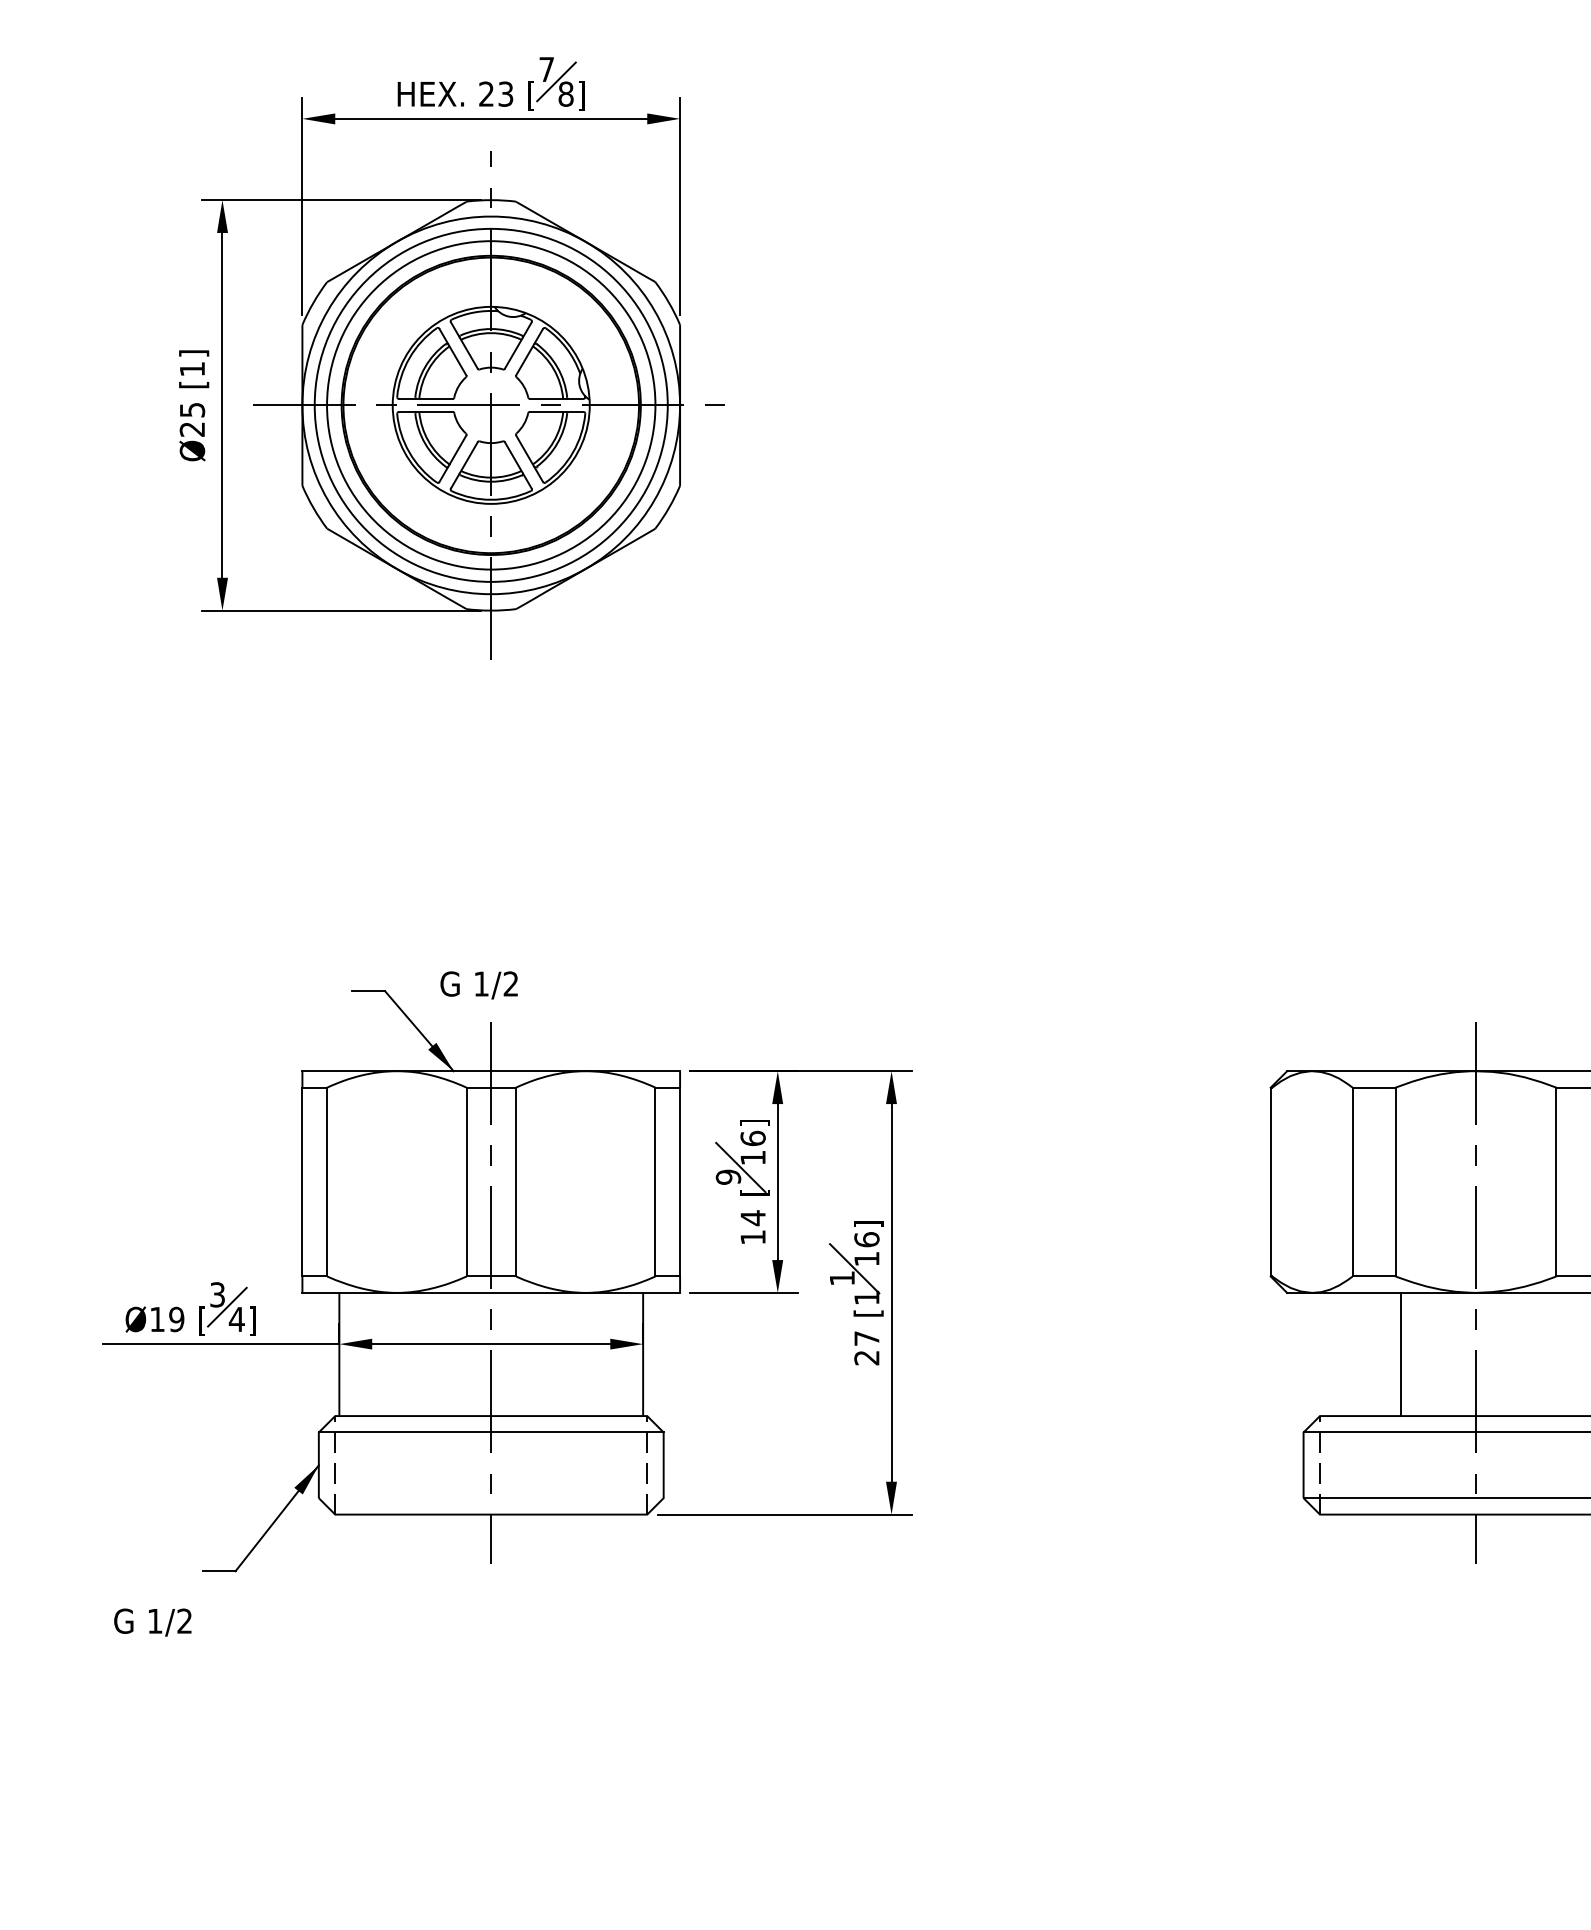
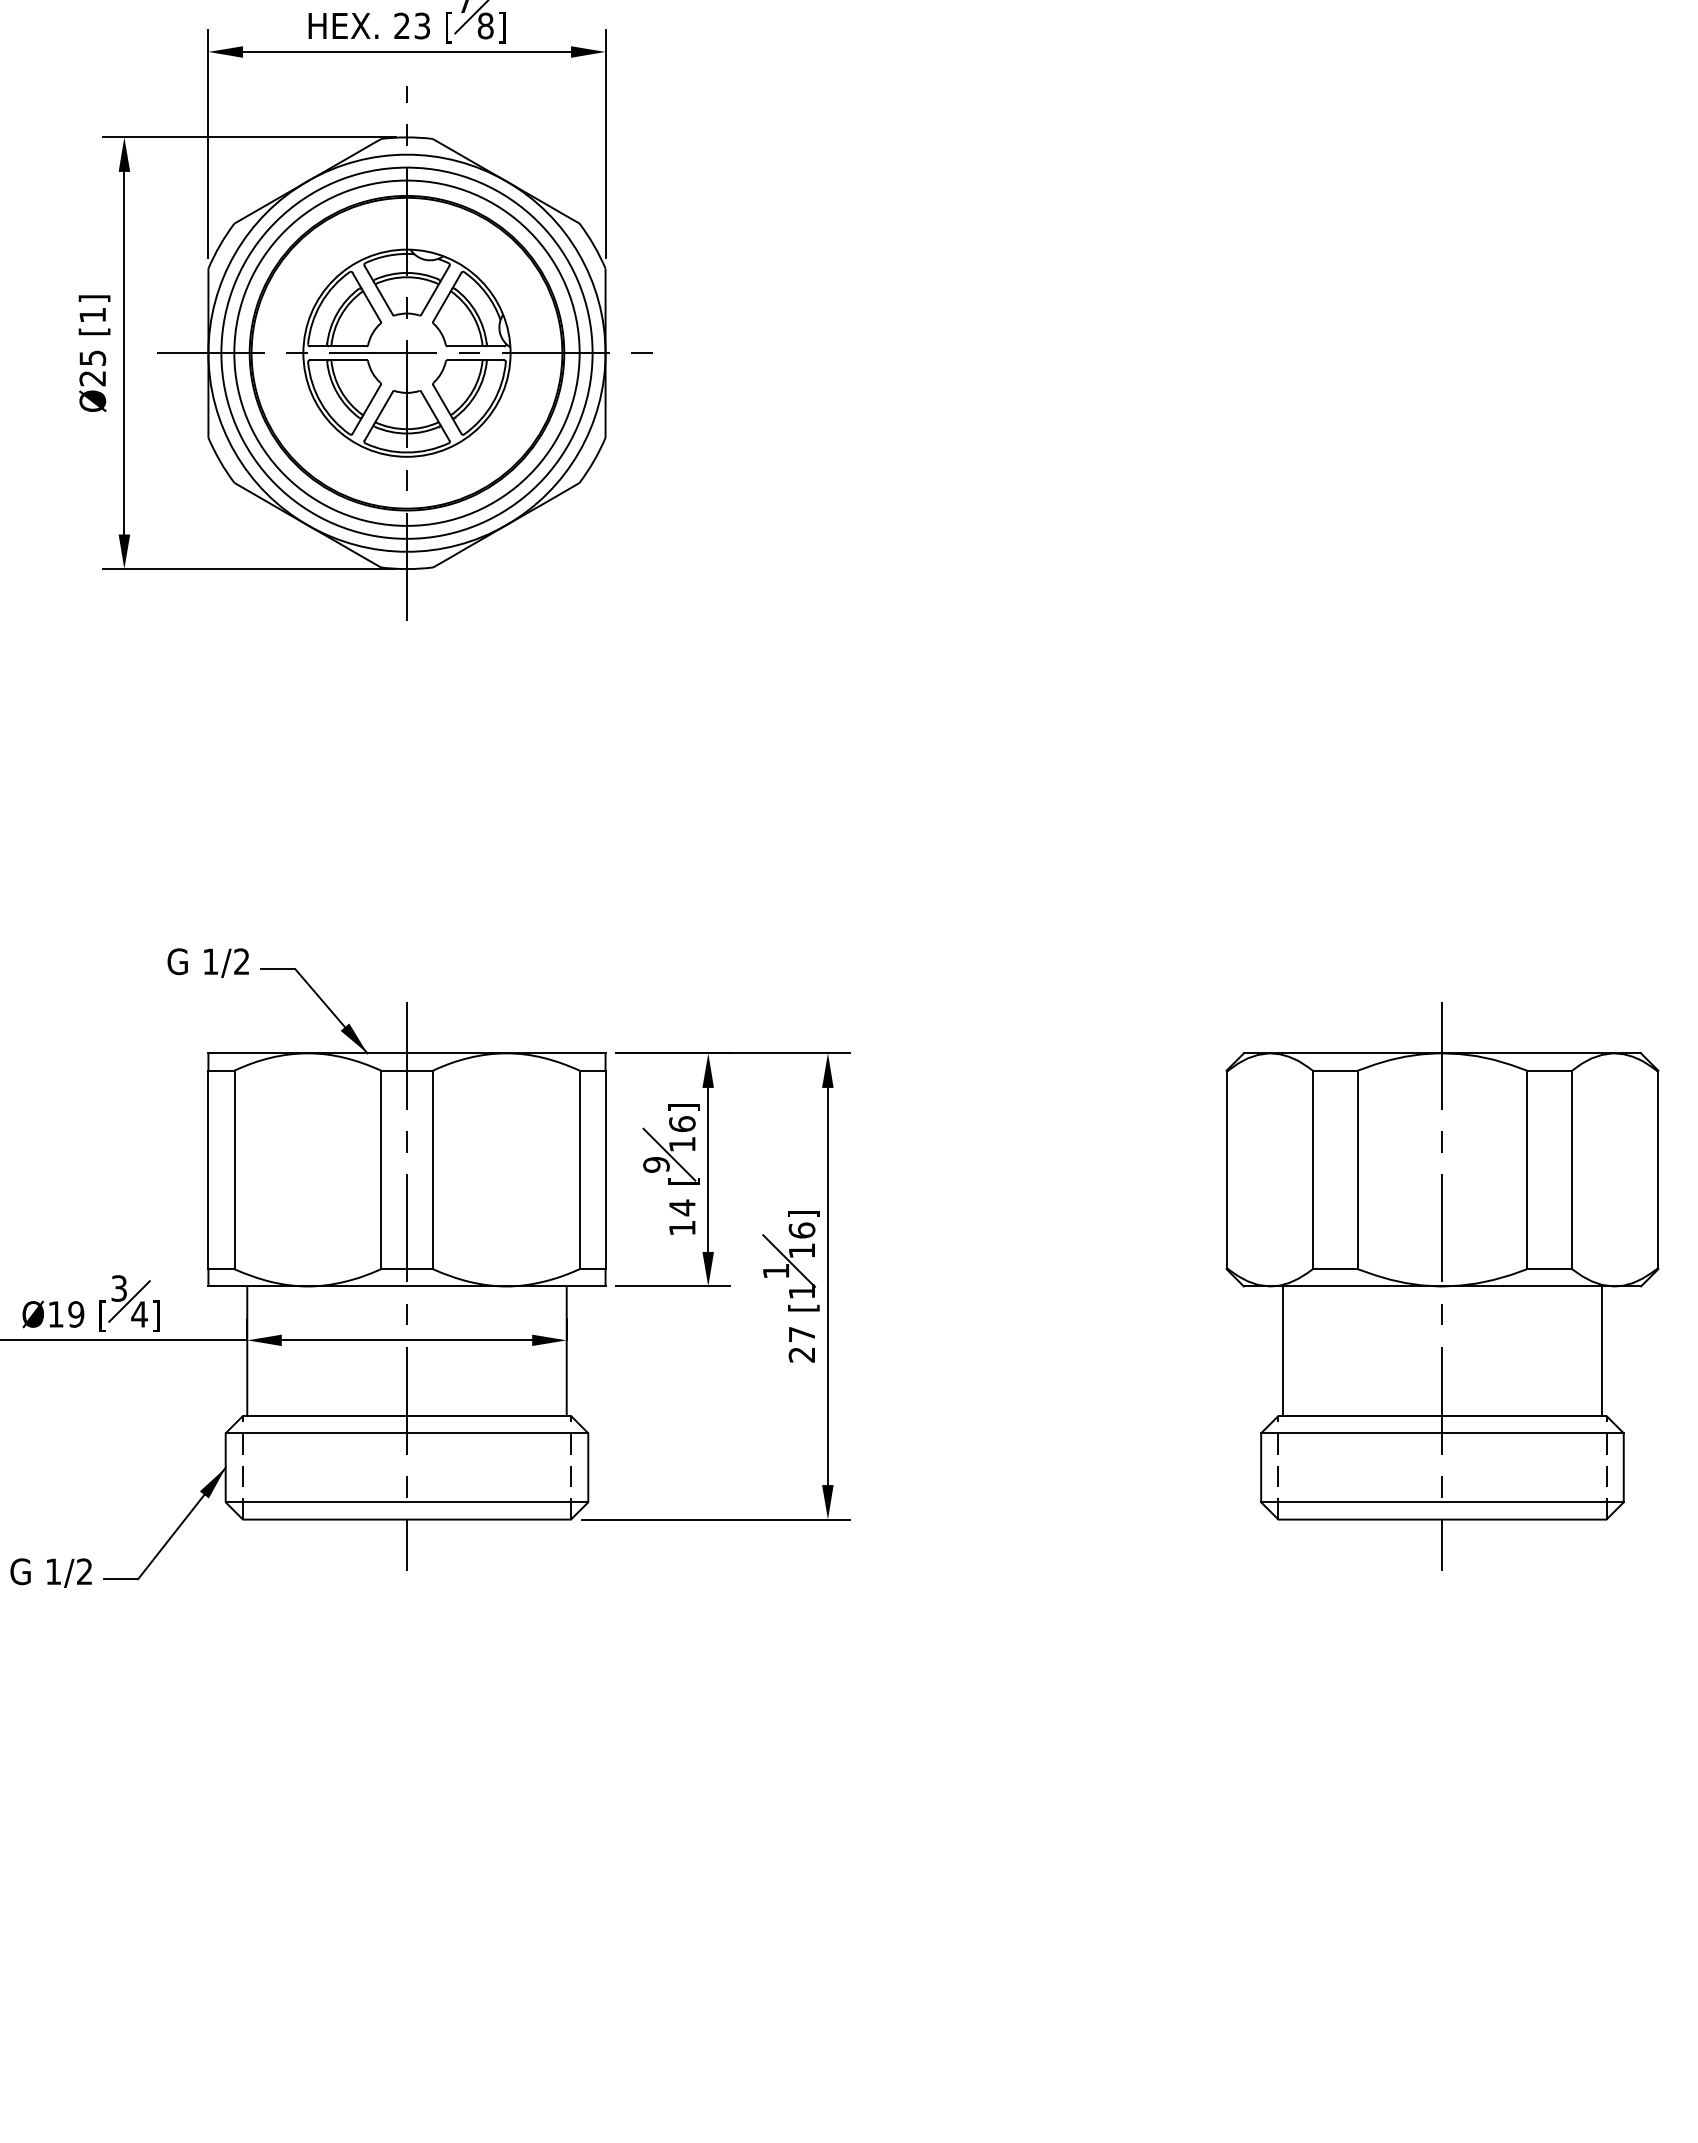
text: (478, 984) -> (207, 962), moved
line: (1400, 1353) -> (1282, 1350), moved
line: (490, 1498) -> (406, 1502), added
text: (152, 1621) -> (50, 1572), moved

